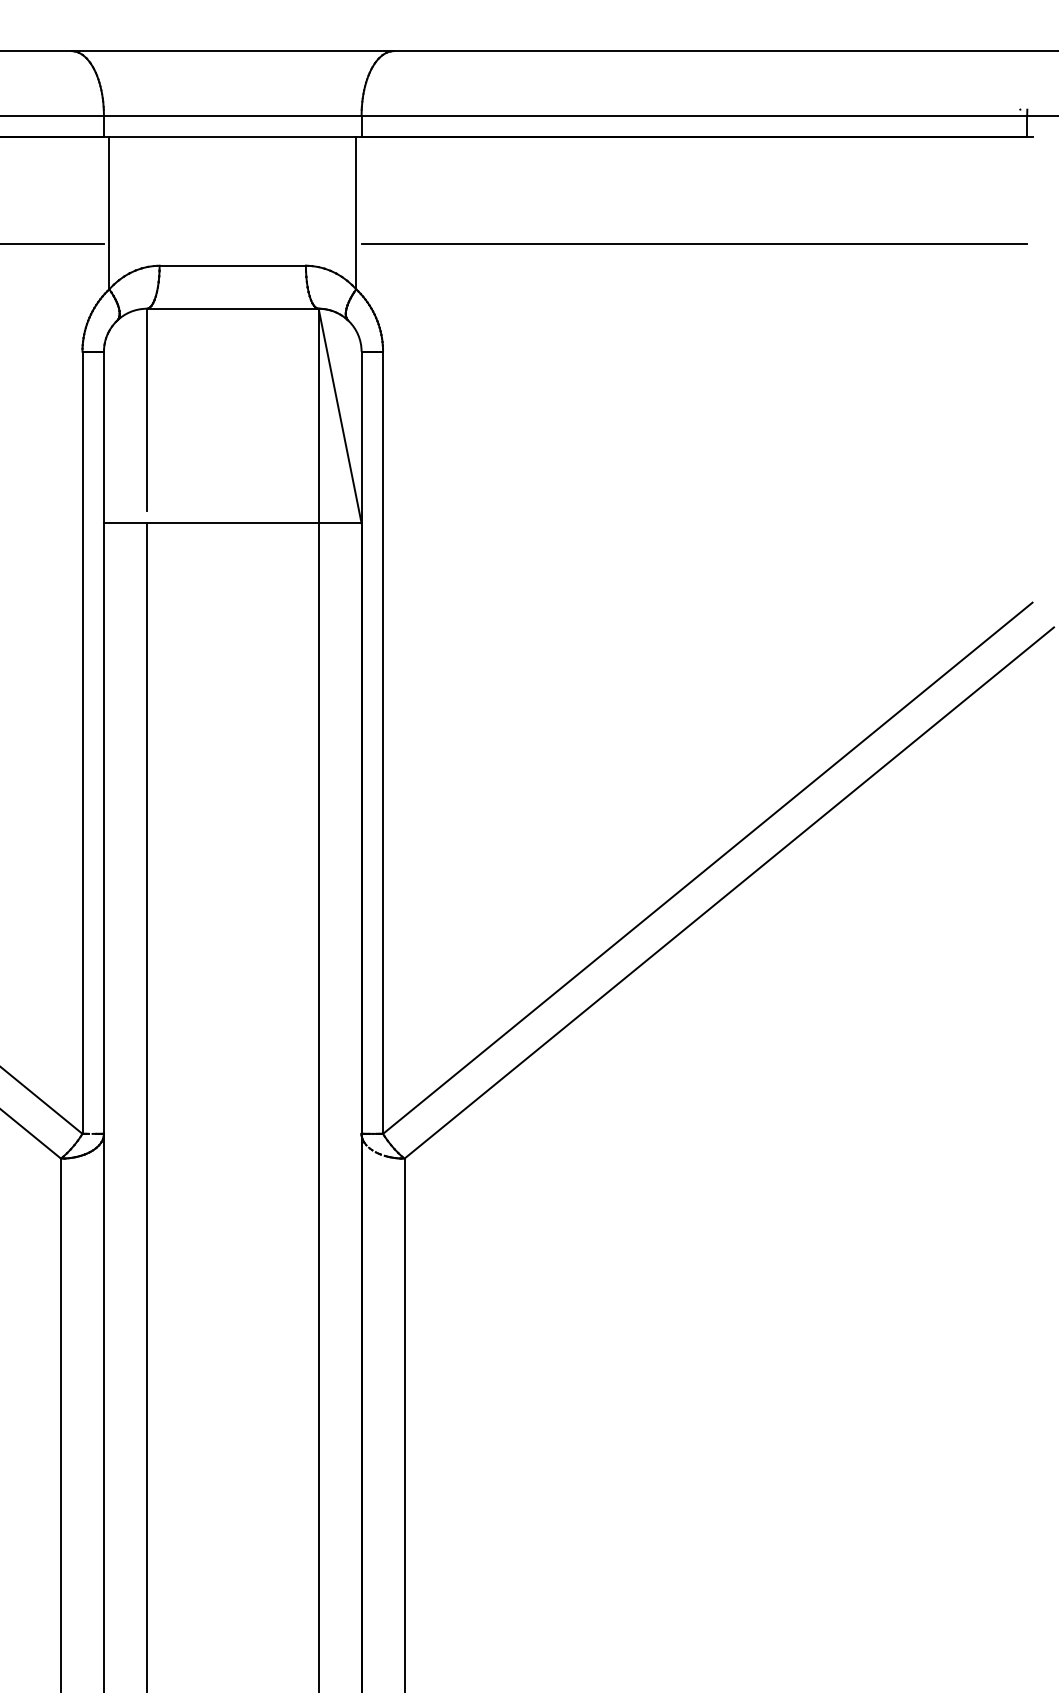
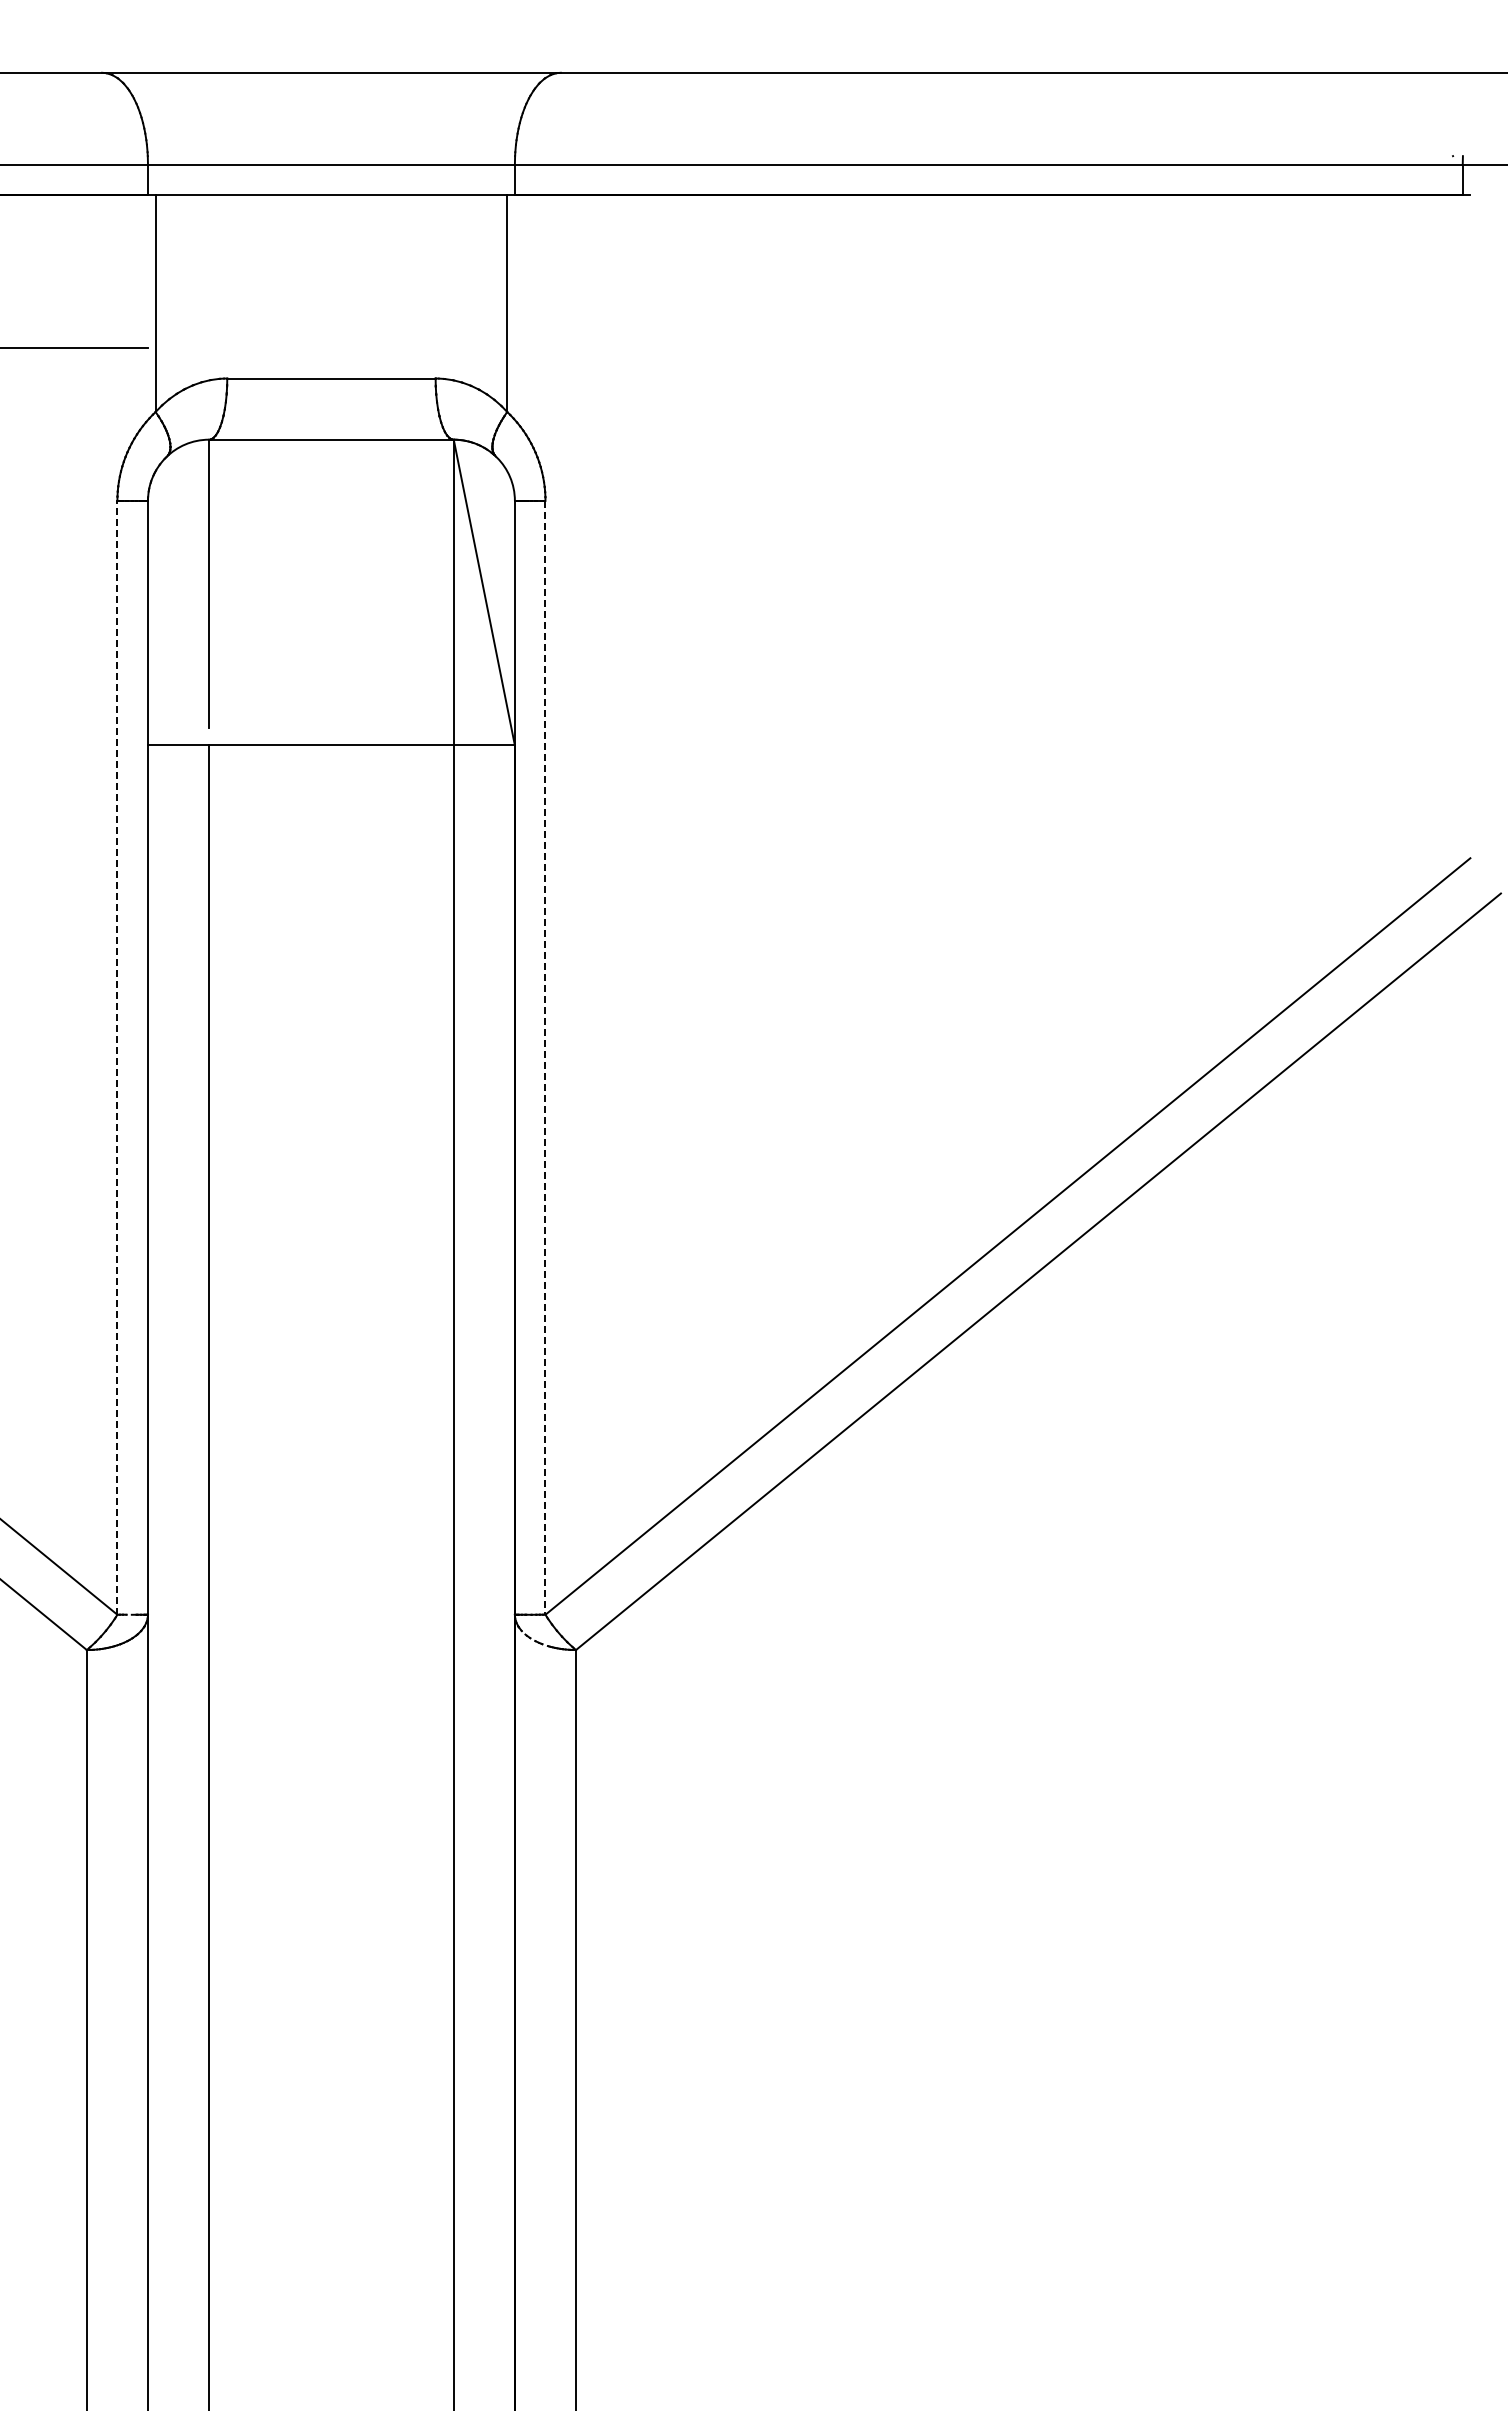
line: (694, 244) -> (988, 347), removed
line: (82, 742) -> (117, 1057), solid -> dashed
line: (383, 742) -> (545, 1057), solid -> dashed

